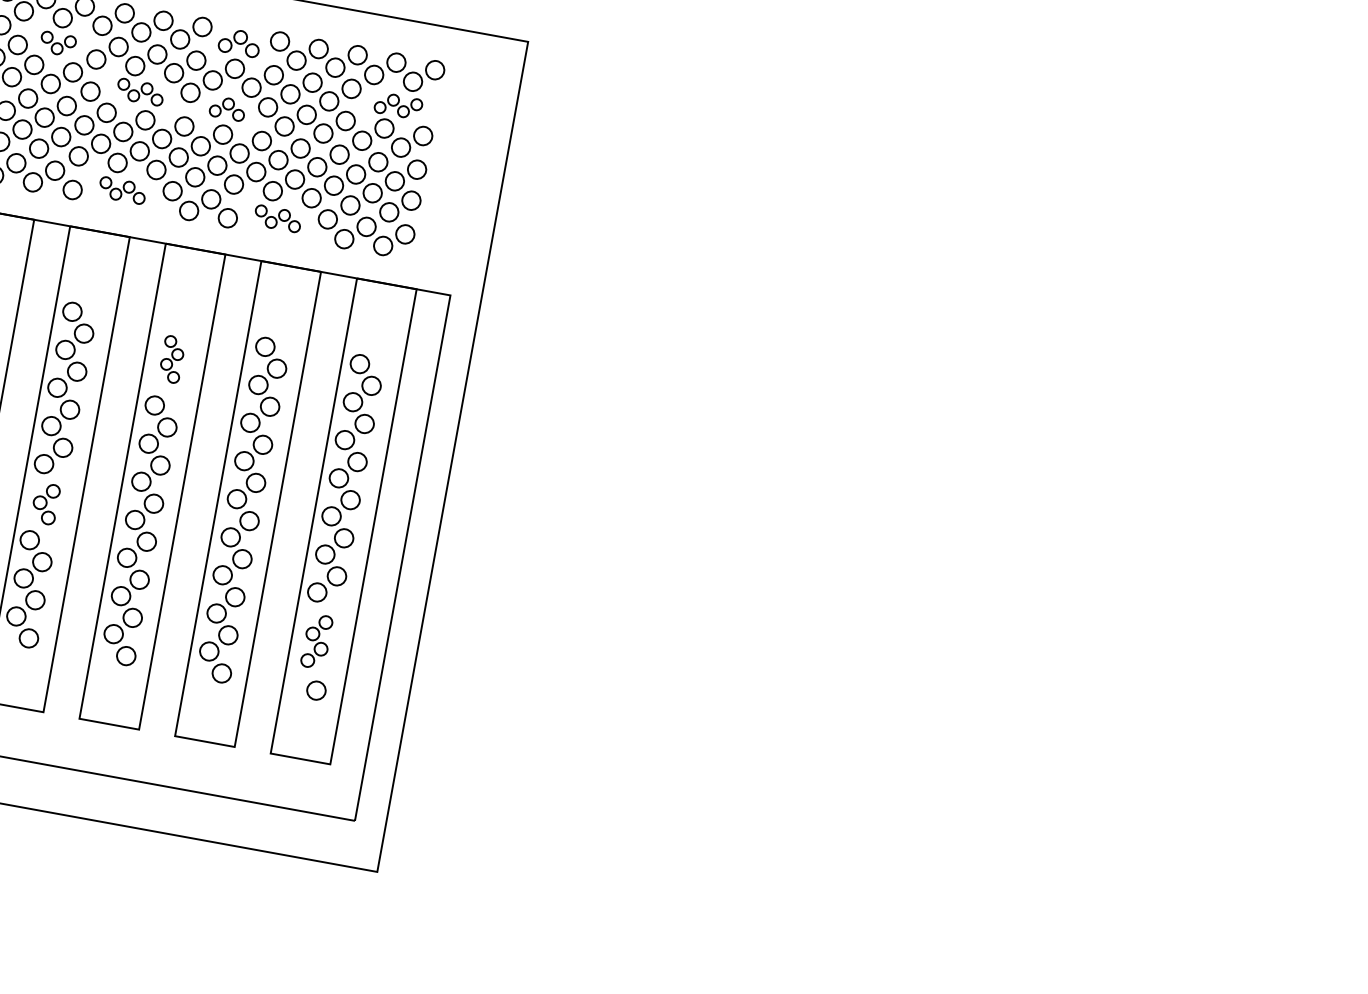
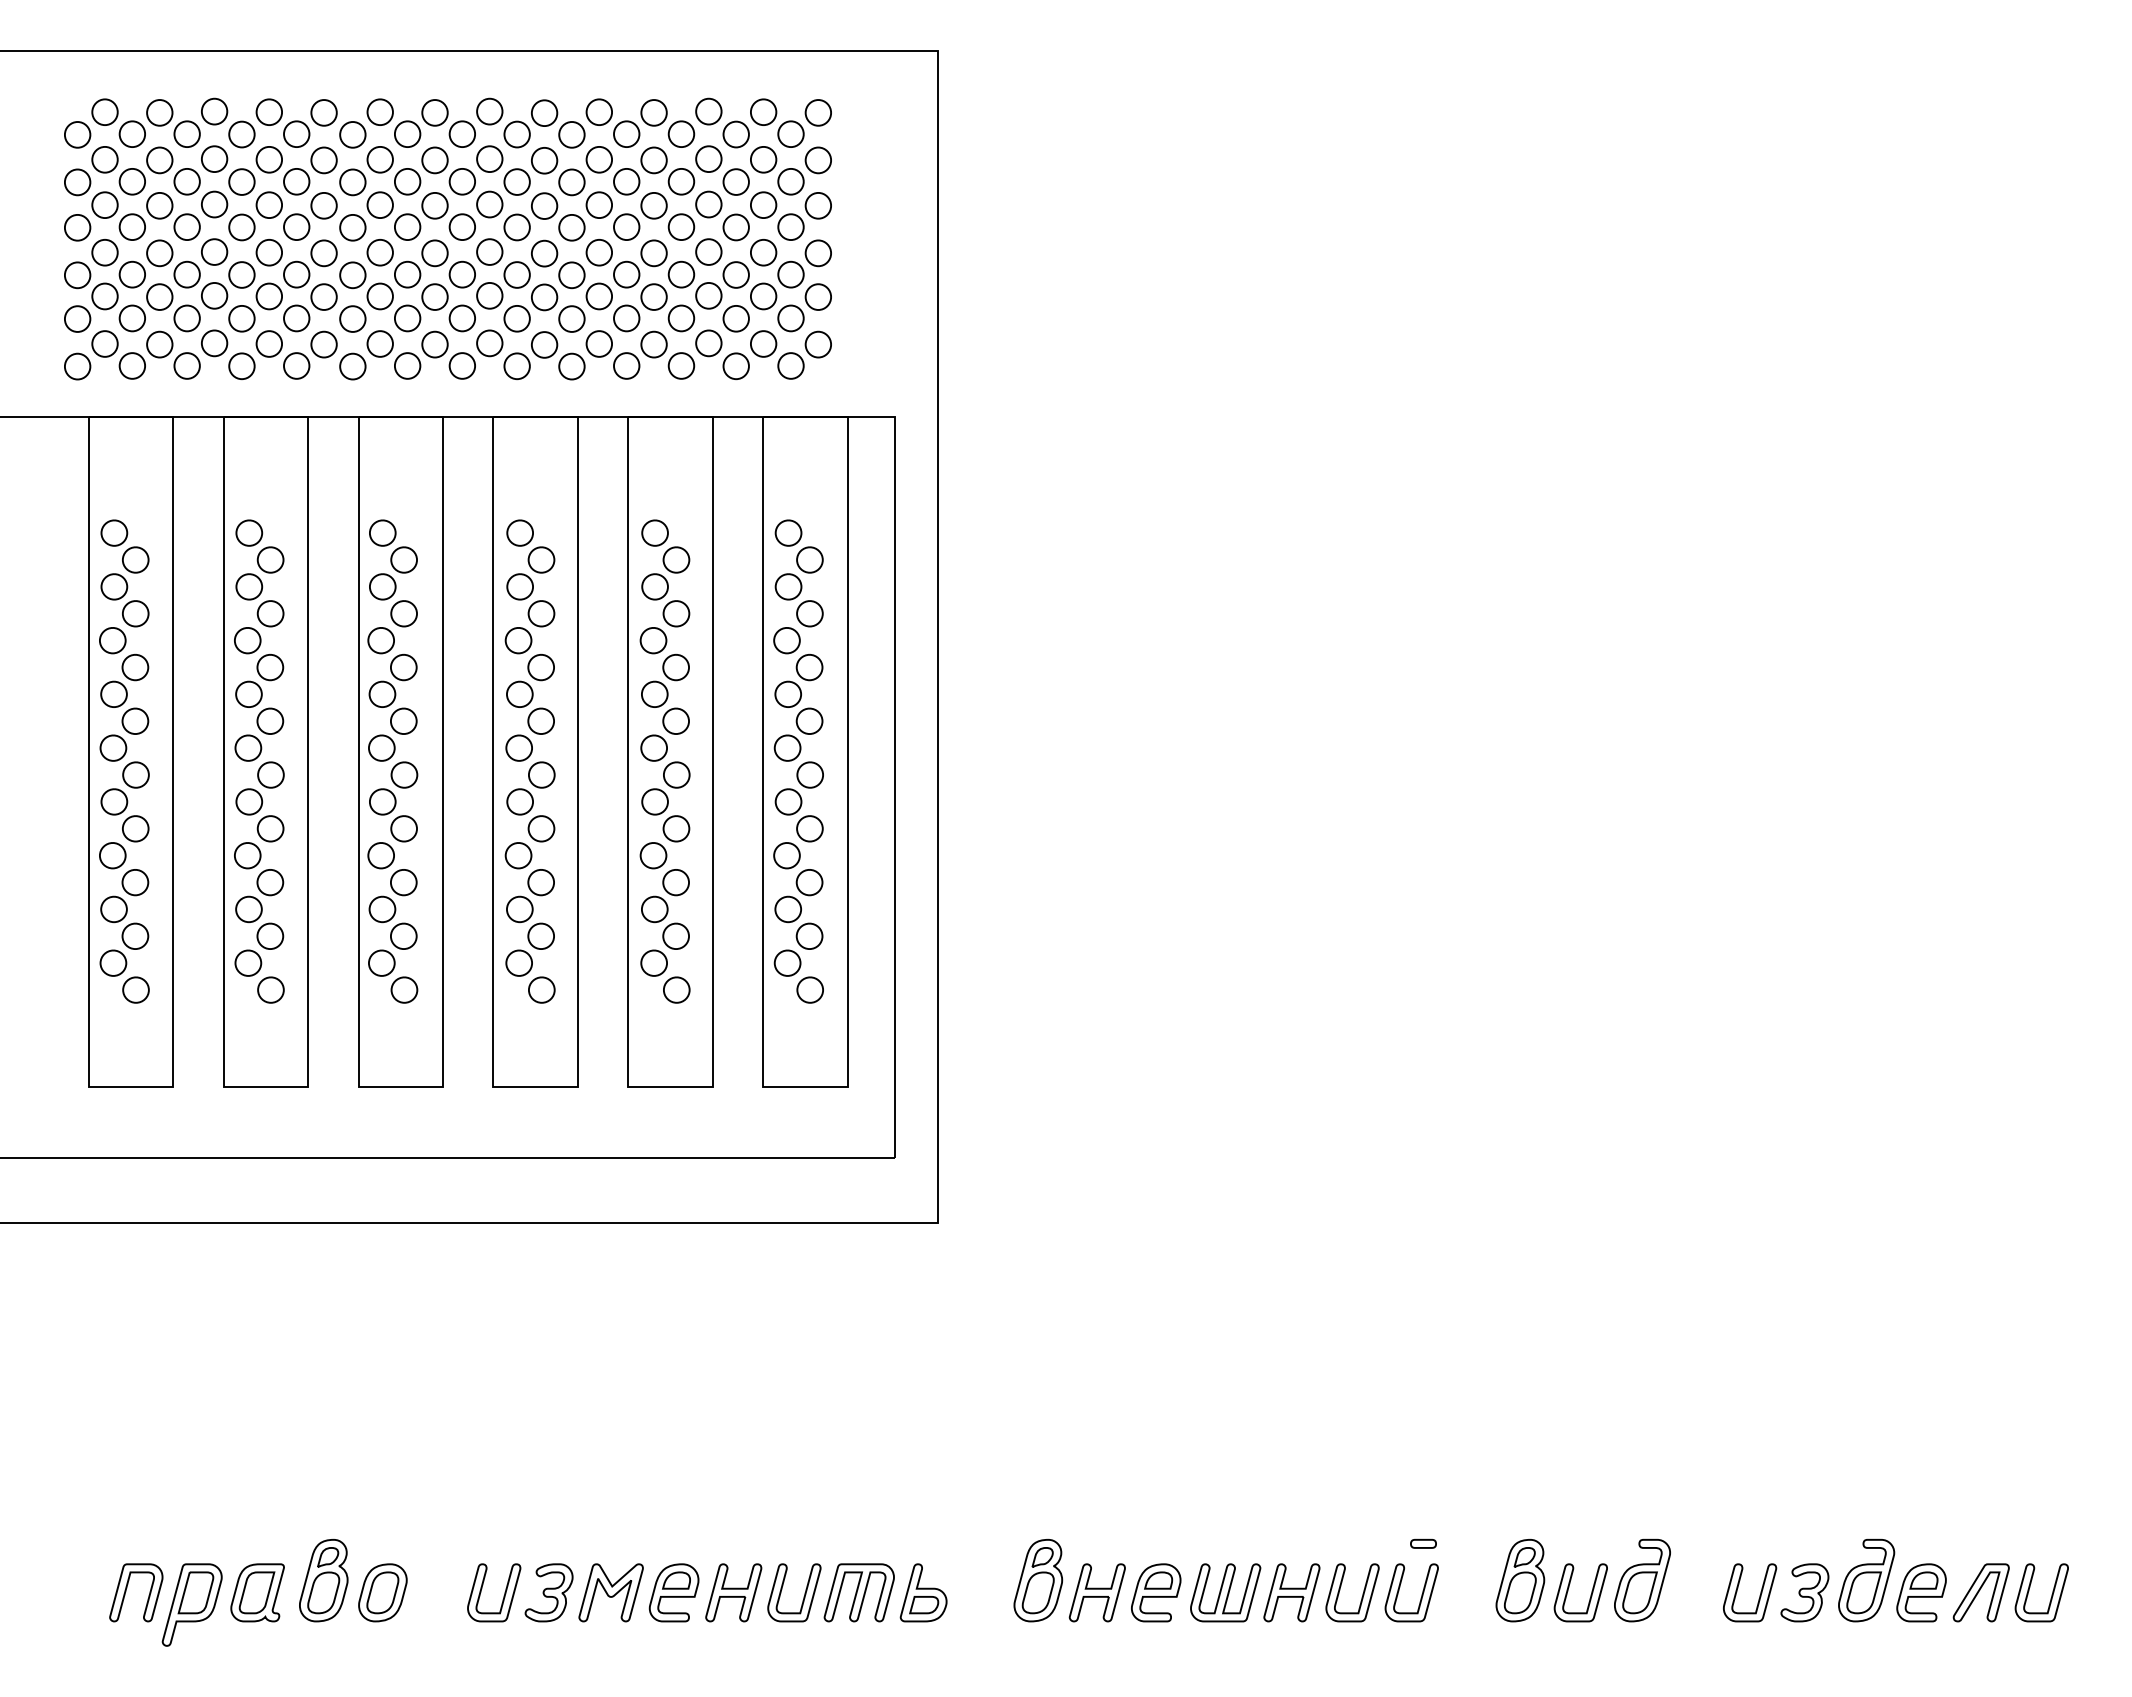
part: (239, 42) -> (544, 123), size x1.43
part: (57, 43) -> (296, 170), size x1.67
part: (140, 91) -> (420, 215), size x1.67
part: (398, 105) -> (776, 170), size x1.67
part: (227, 108) -> (544, 216), size x1.67
part: (122, 190) -> (420, 354), size x1.67
part: (278, 218) -> (640, 354), size x1.67
part: (171, 359) -> (530, 573), size x1.67
part: (45, 503) -> (393, 801), size x1.43
part: (316, 641) -> (798, 922), size x1.43

